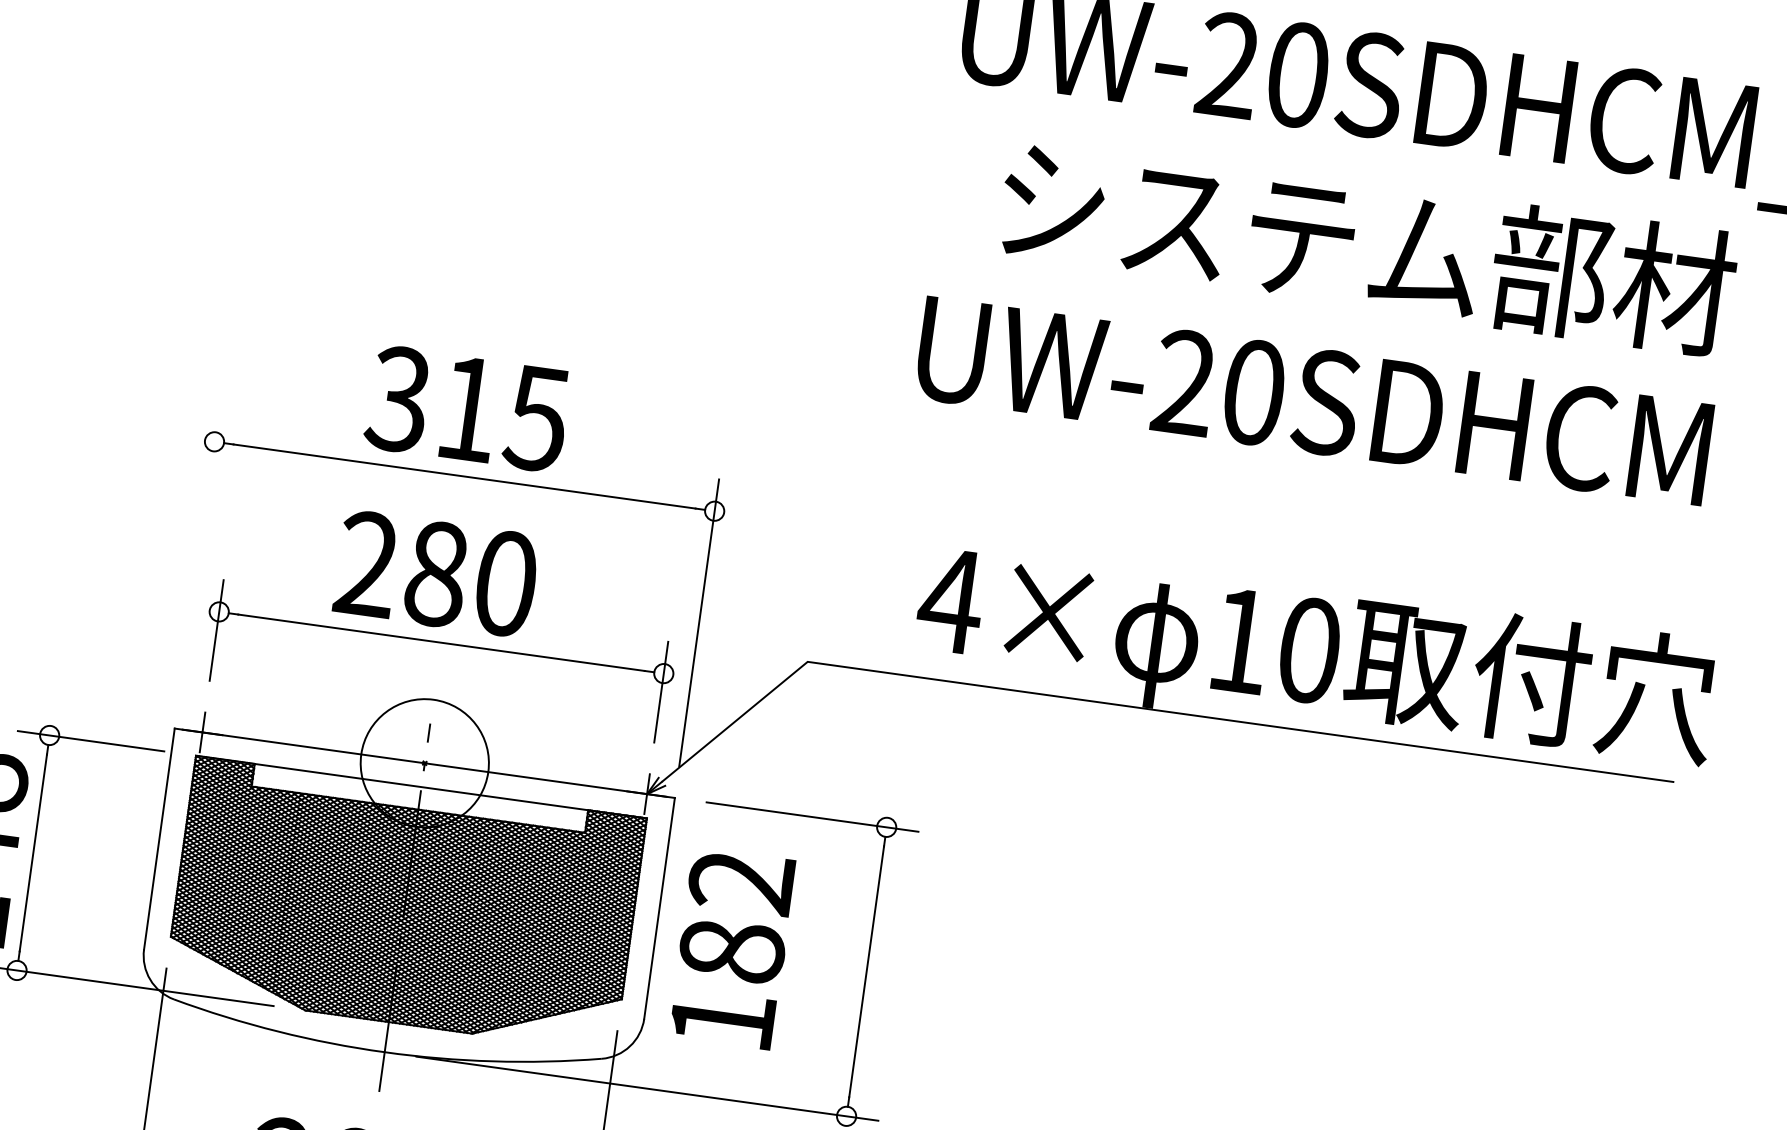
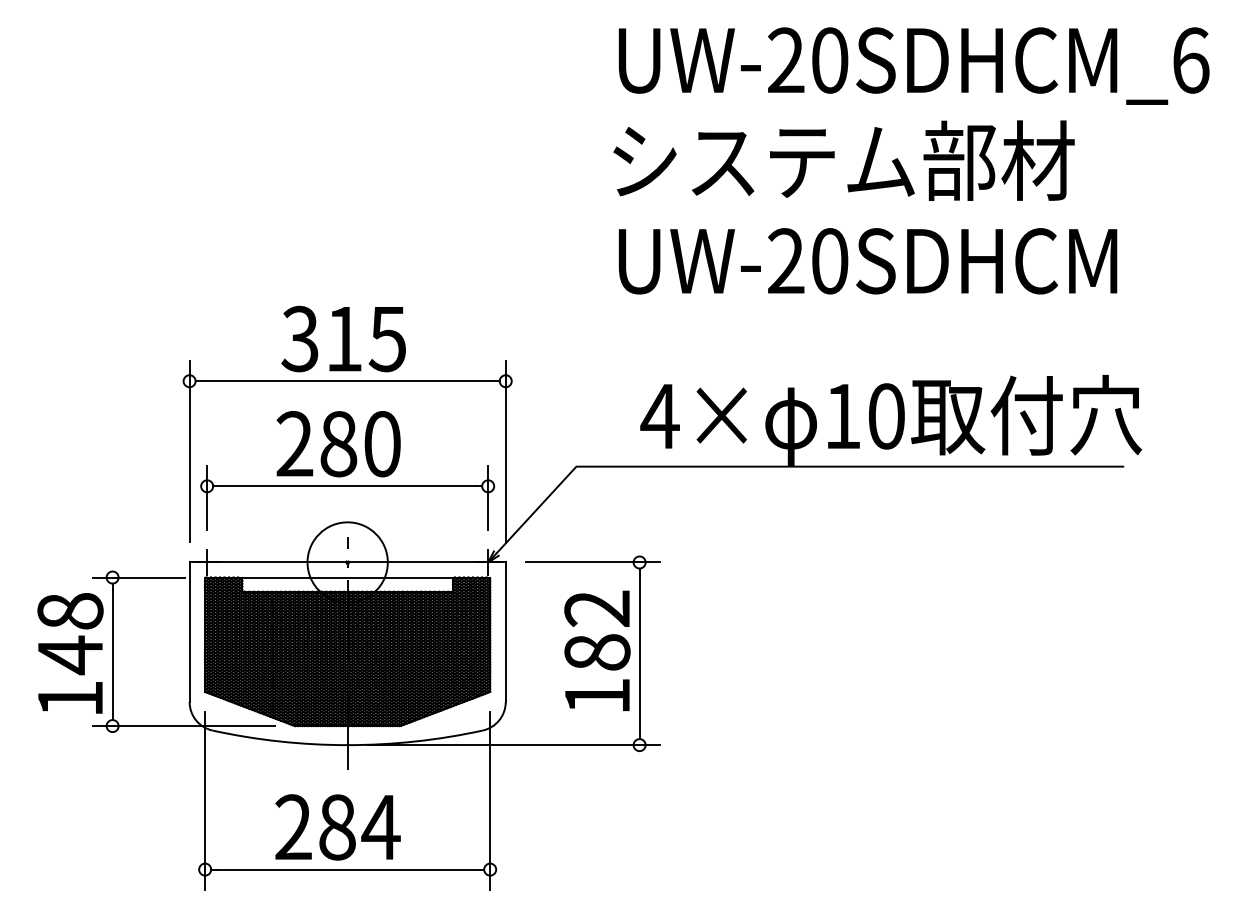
text: (1367, 245) -> (843, 160), moved
line: (198, 552) -> (189, 451), added
text: (732, 947) -> (597, 650), moved

